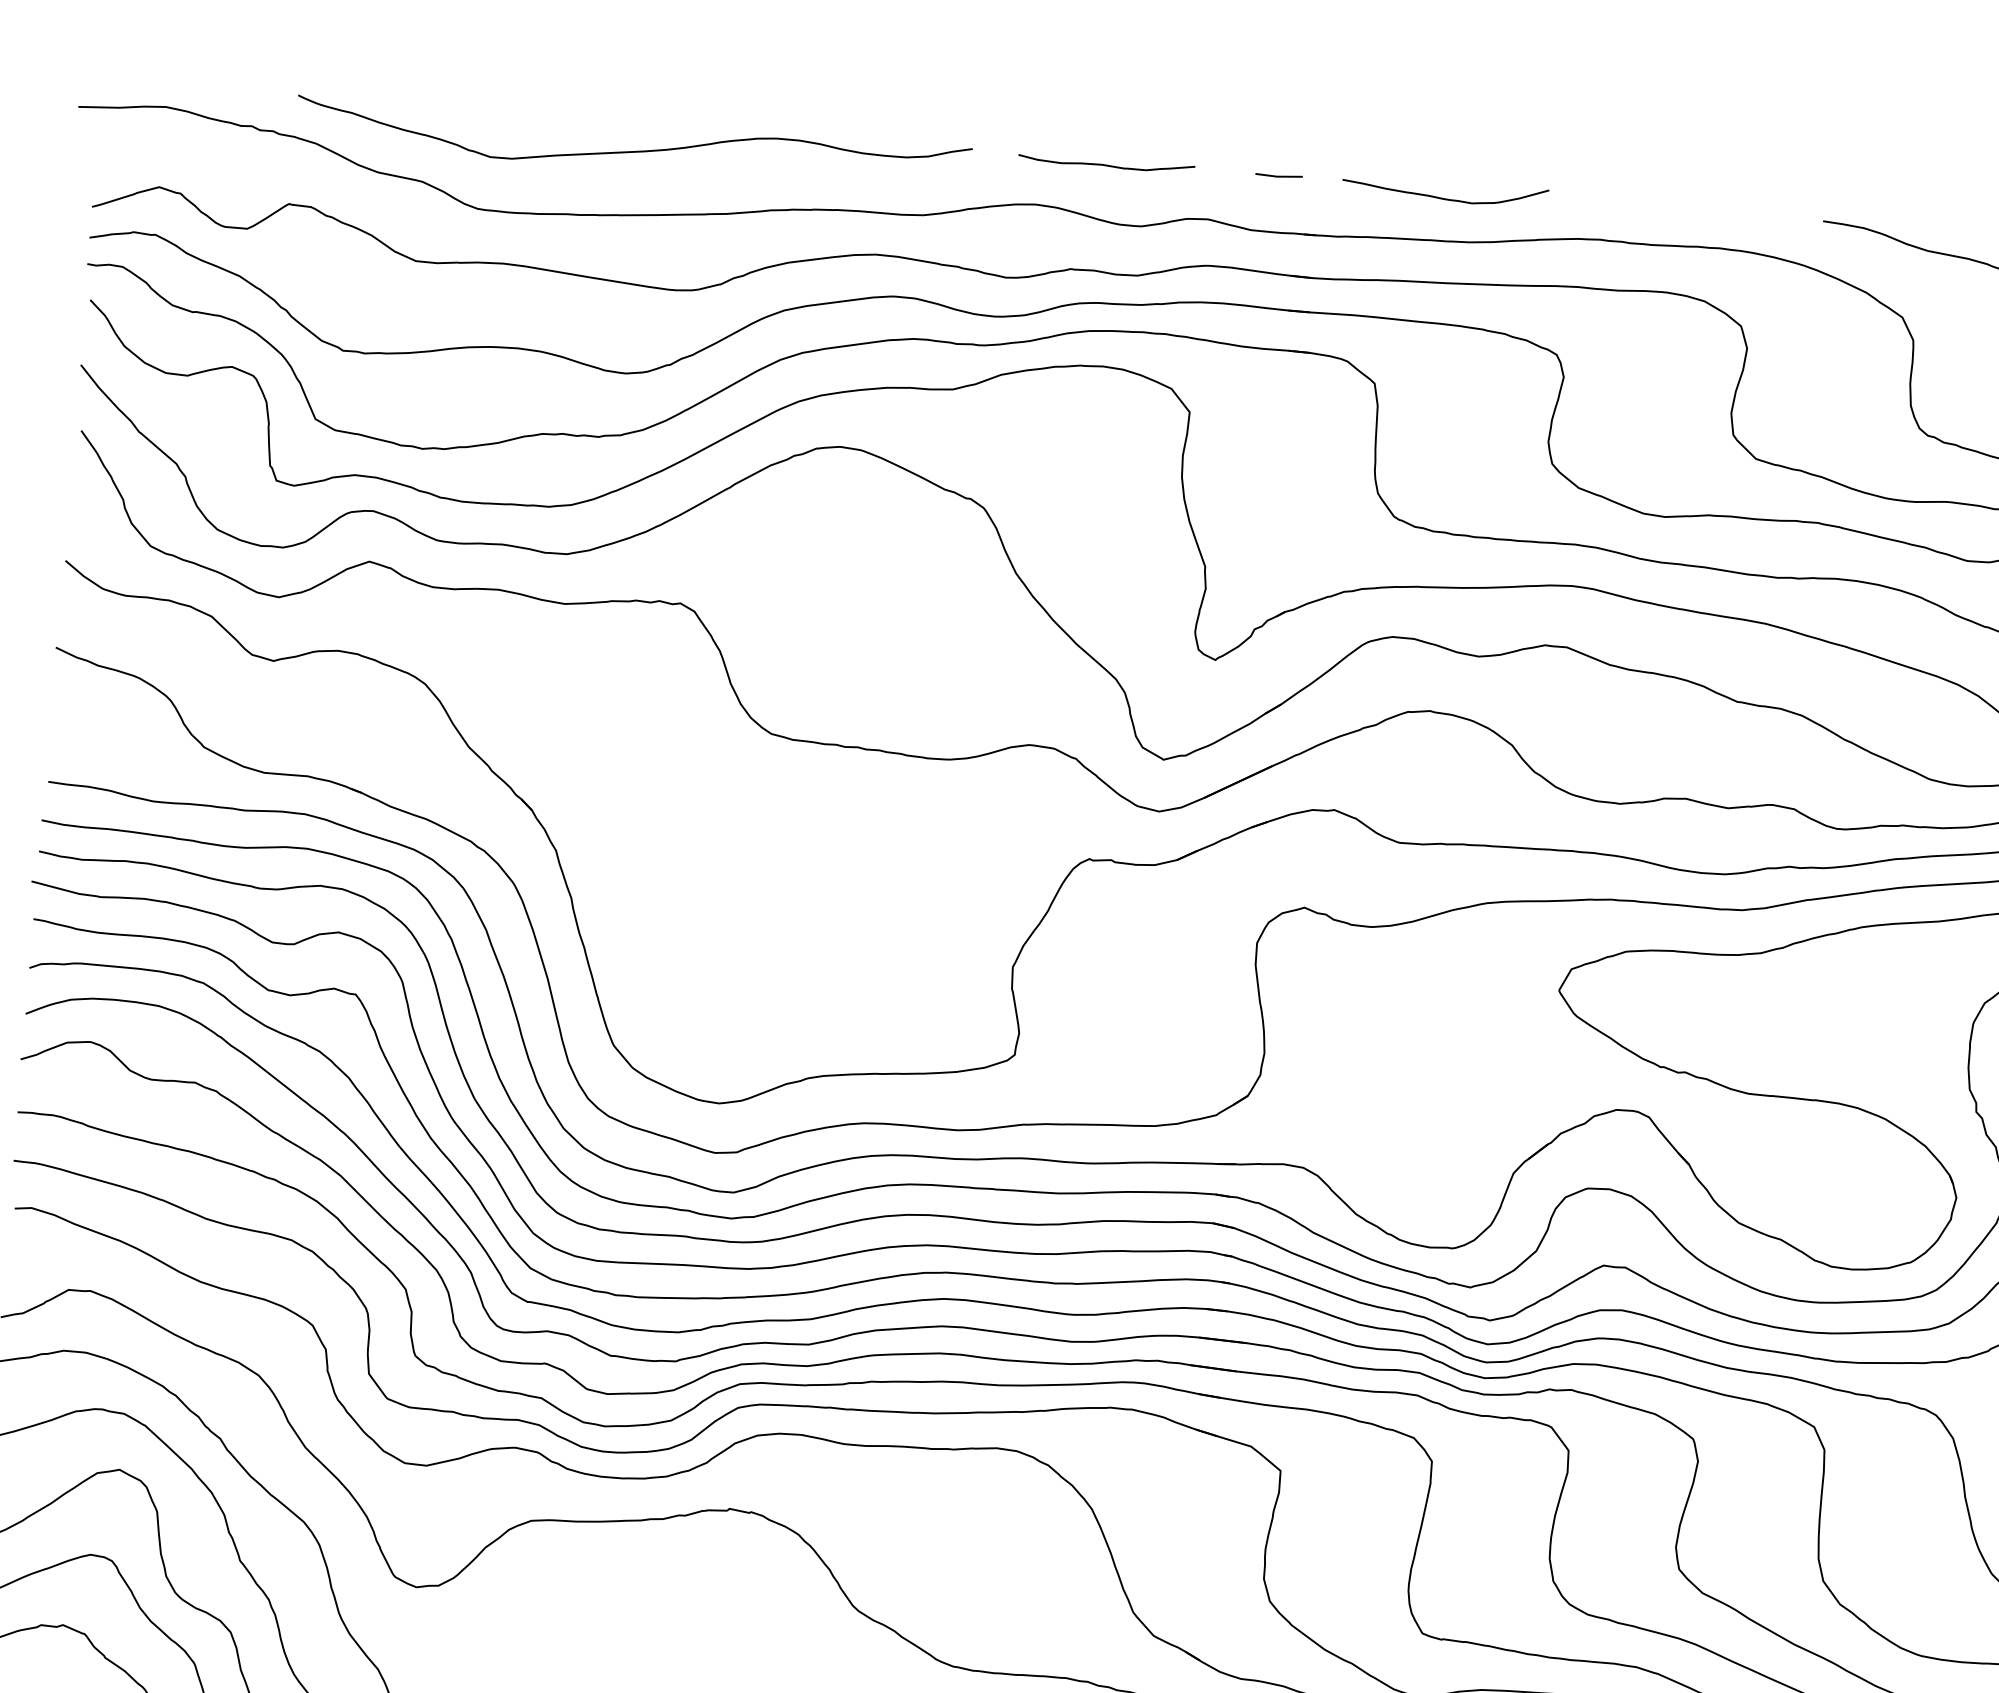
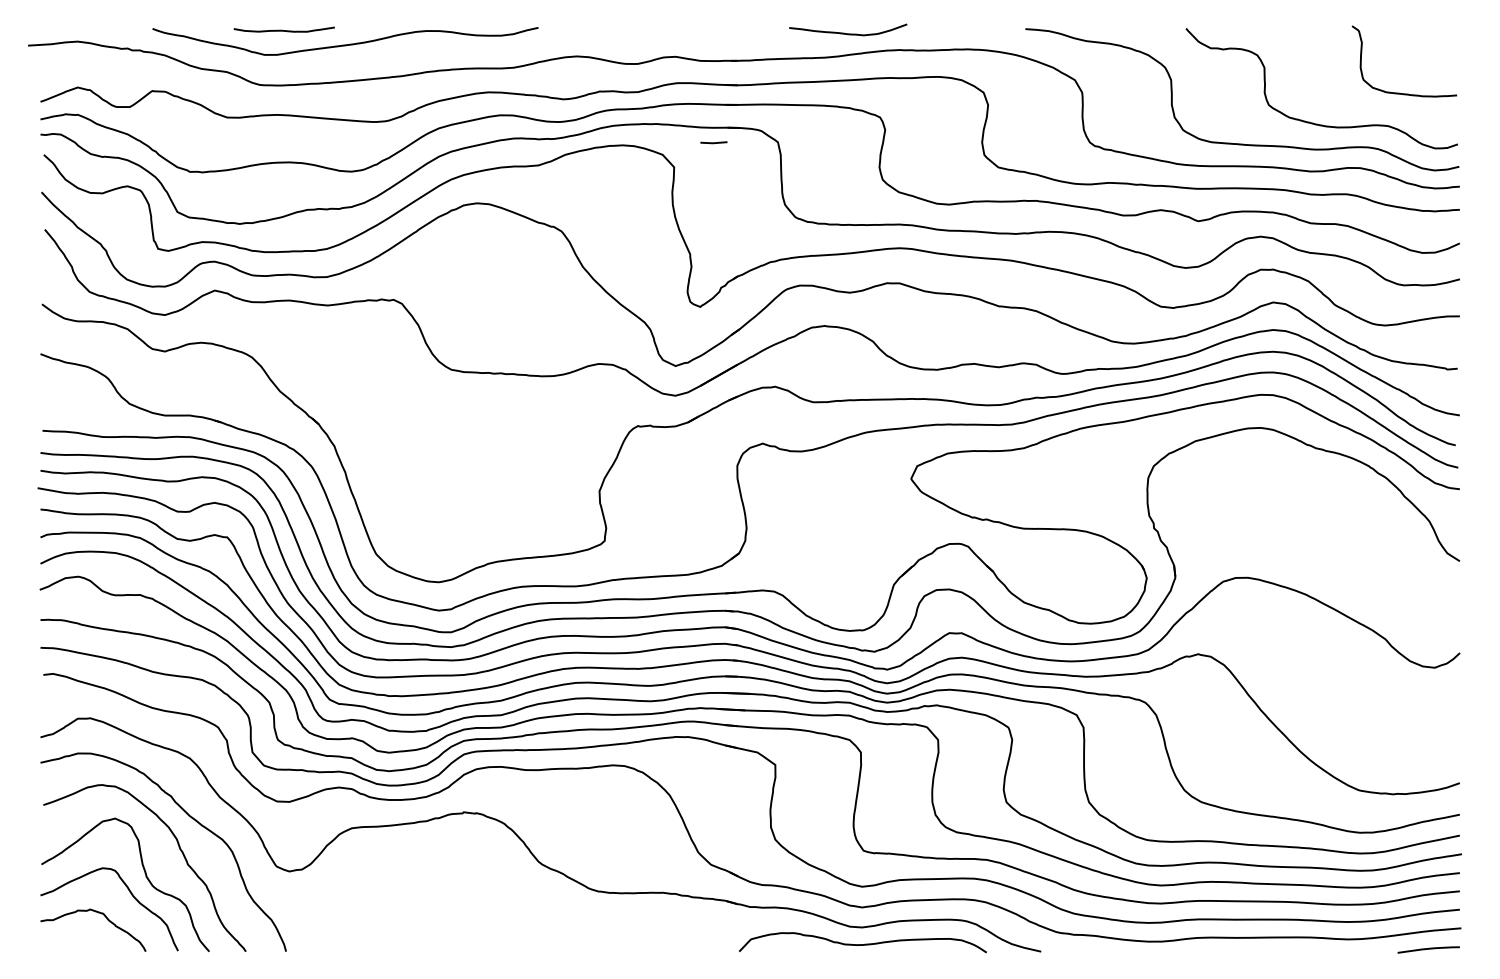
curve: (1103, 162) -> (282, 29), moved
line: (1278, 175) -> (713, 142), moved
curve: (1445, 197) -> (848, 33), moved

